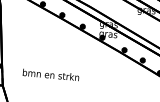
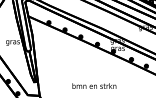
text: (51, 74) -> (94, 85), moved

